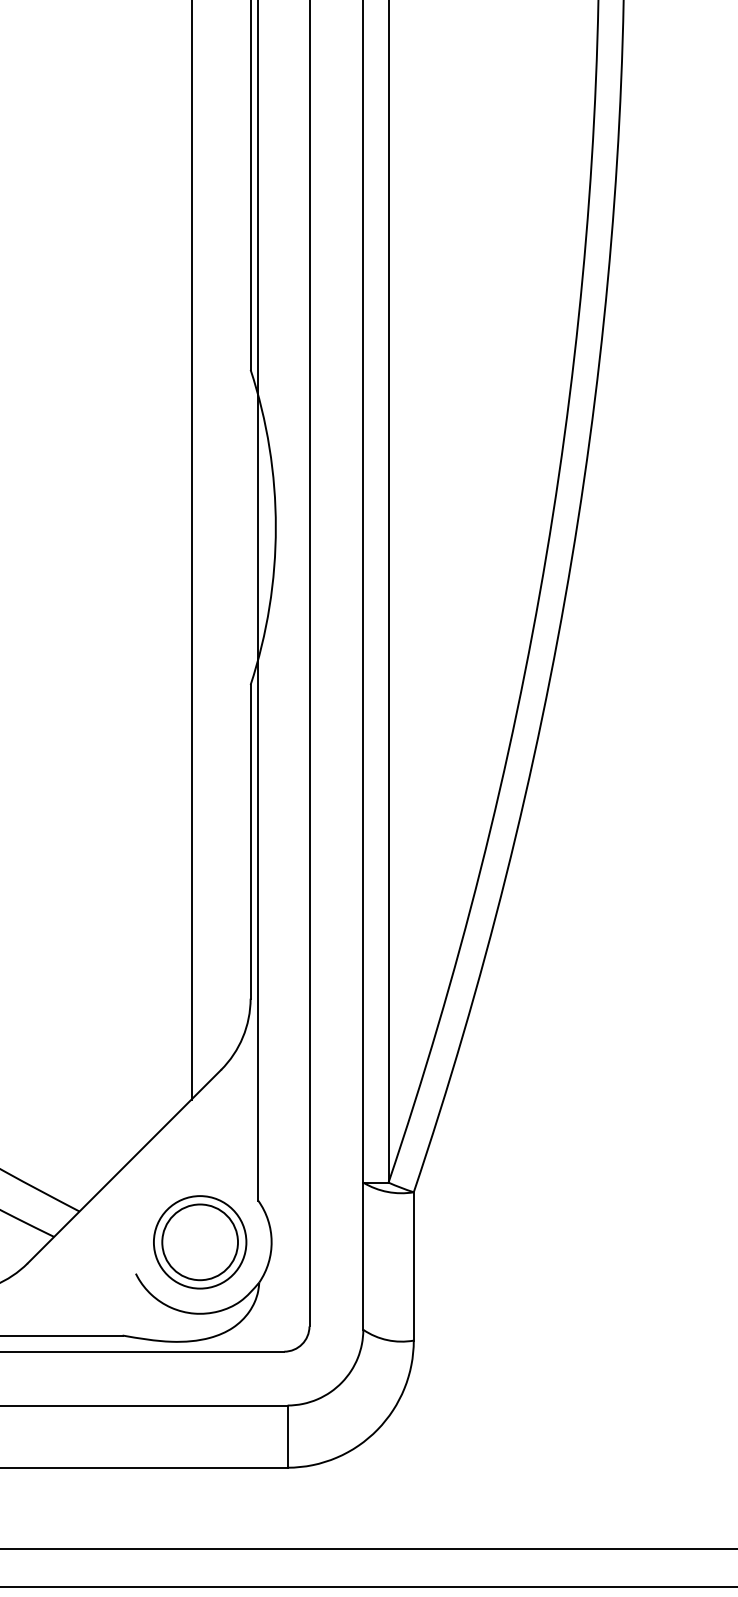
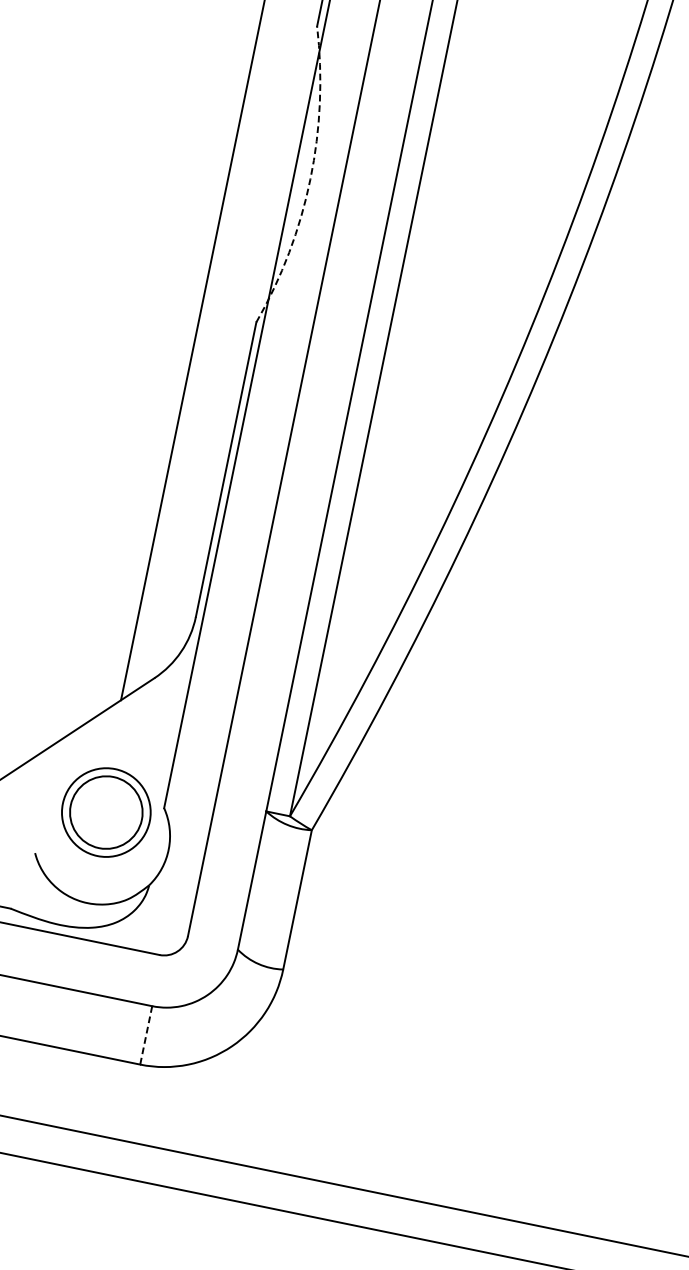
arc: (275, 527) -> (310, 179), solid -> dashed
part: (200, 1242) -> (106, 812), moved
line: (287, 1437) -> (145, 1036), solid -> dashed

